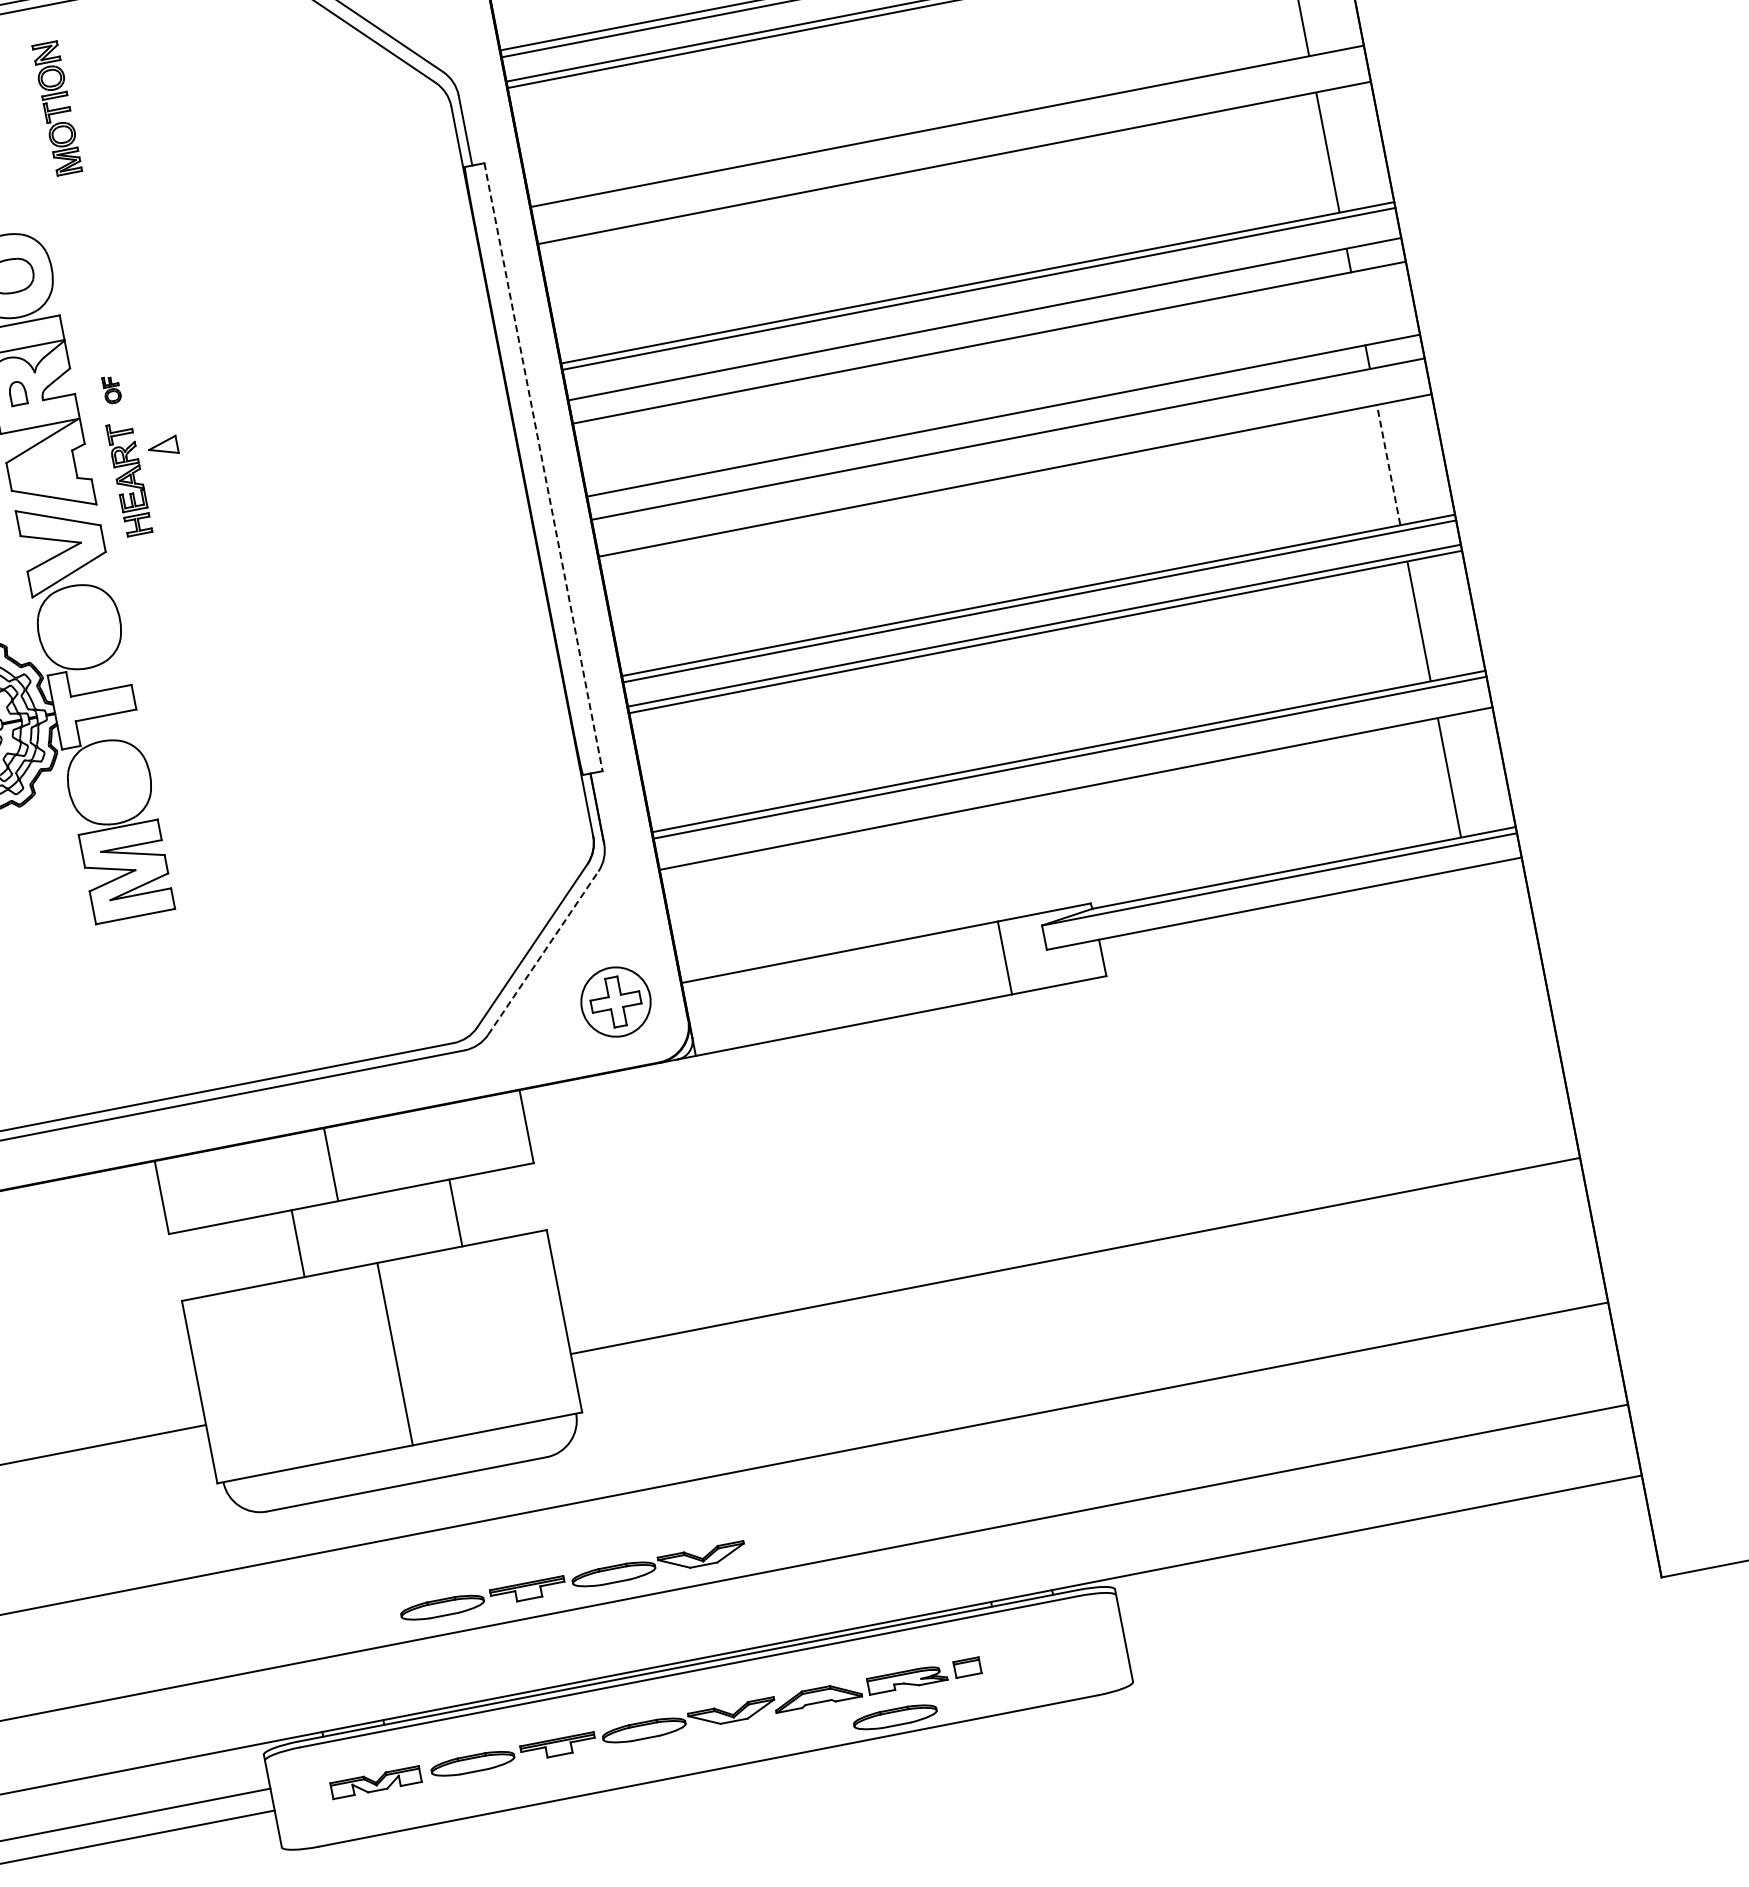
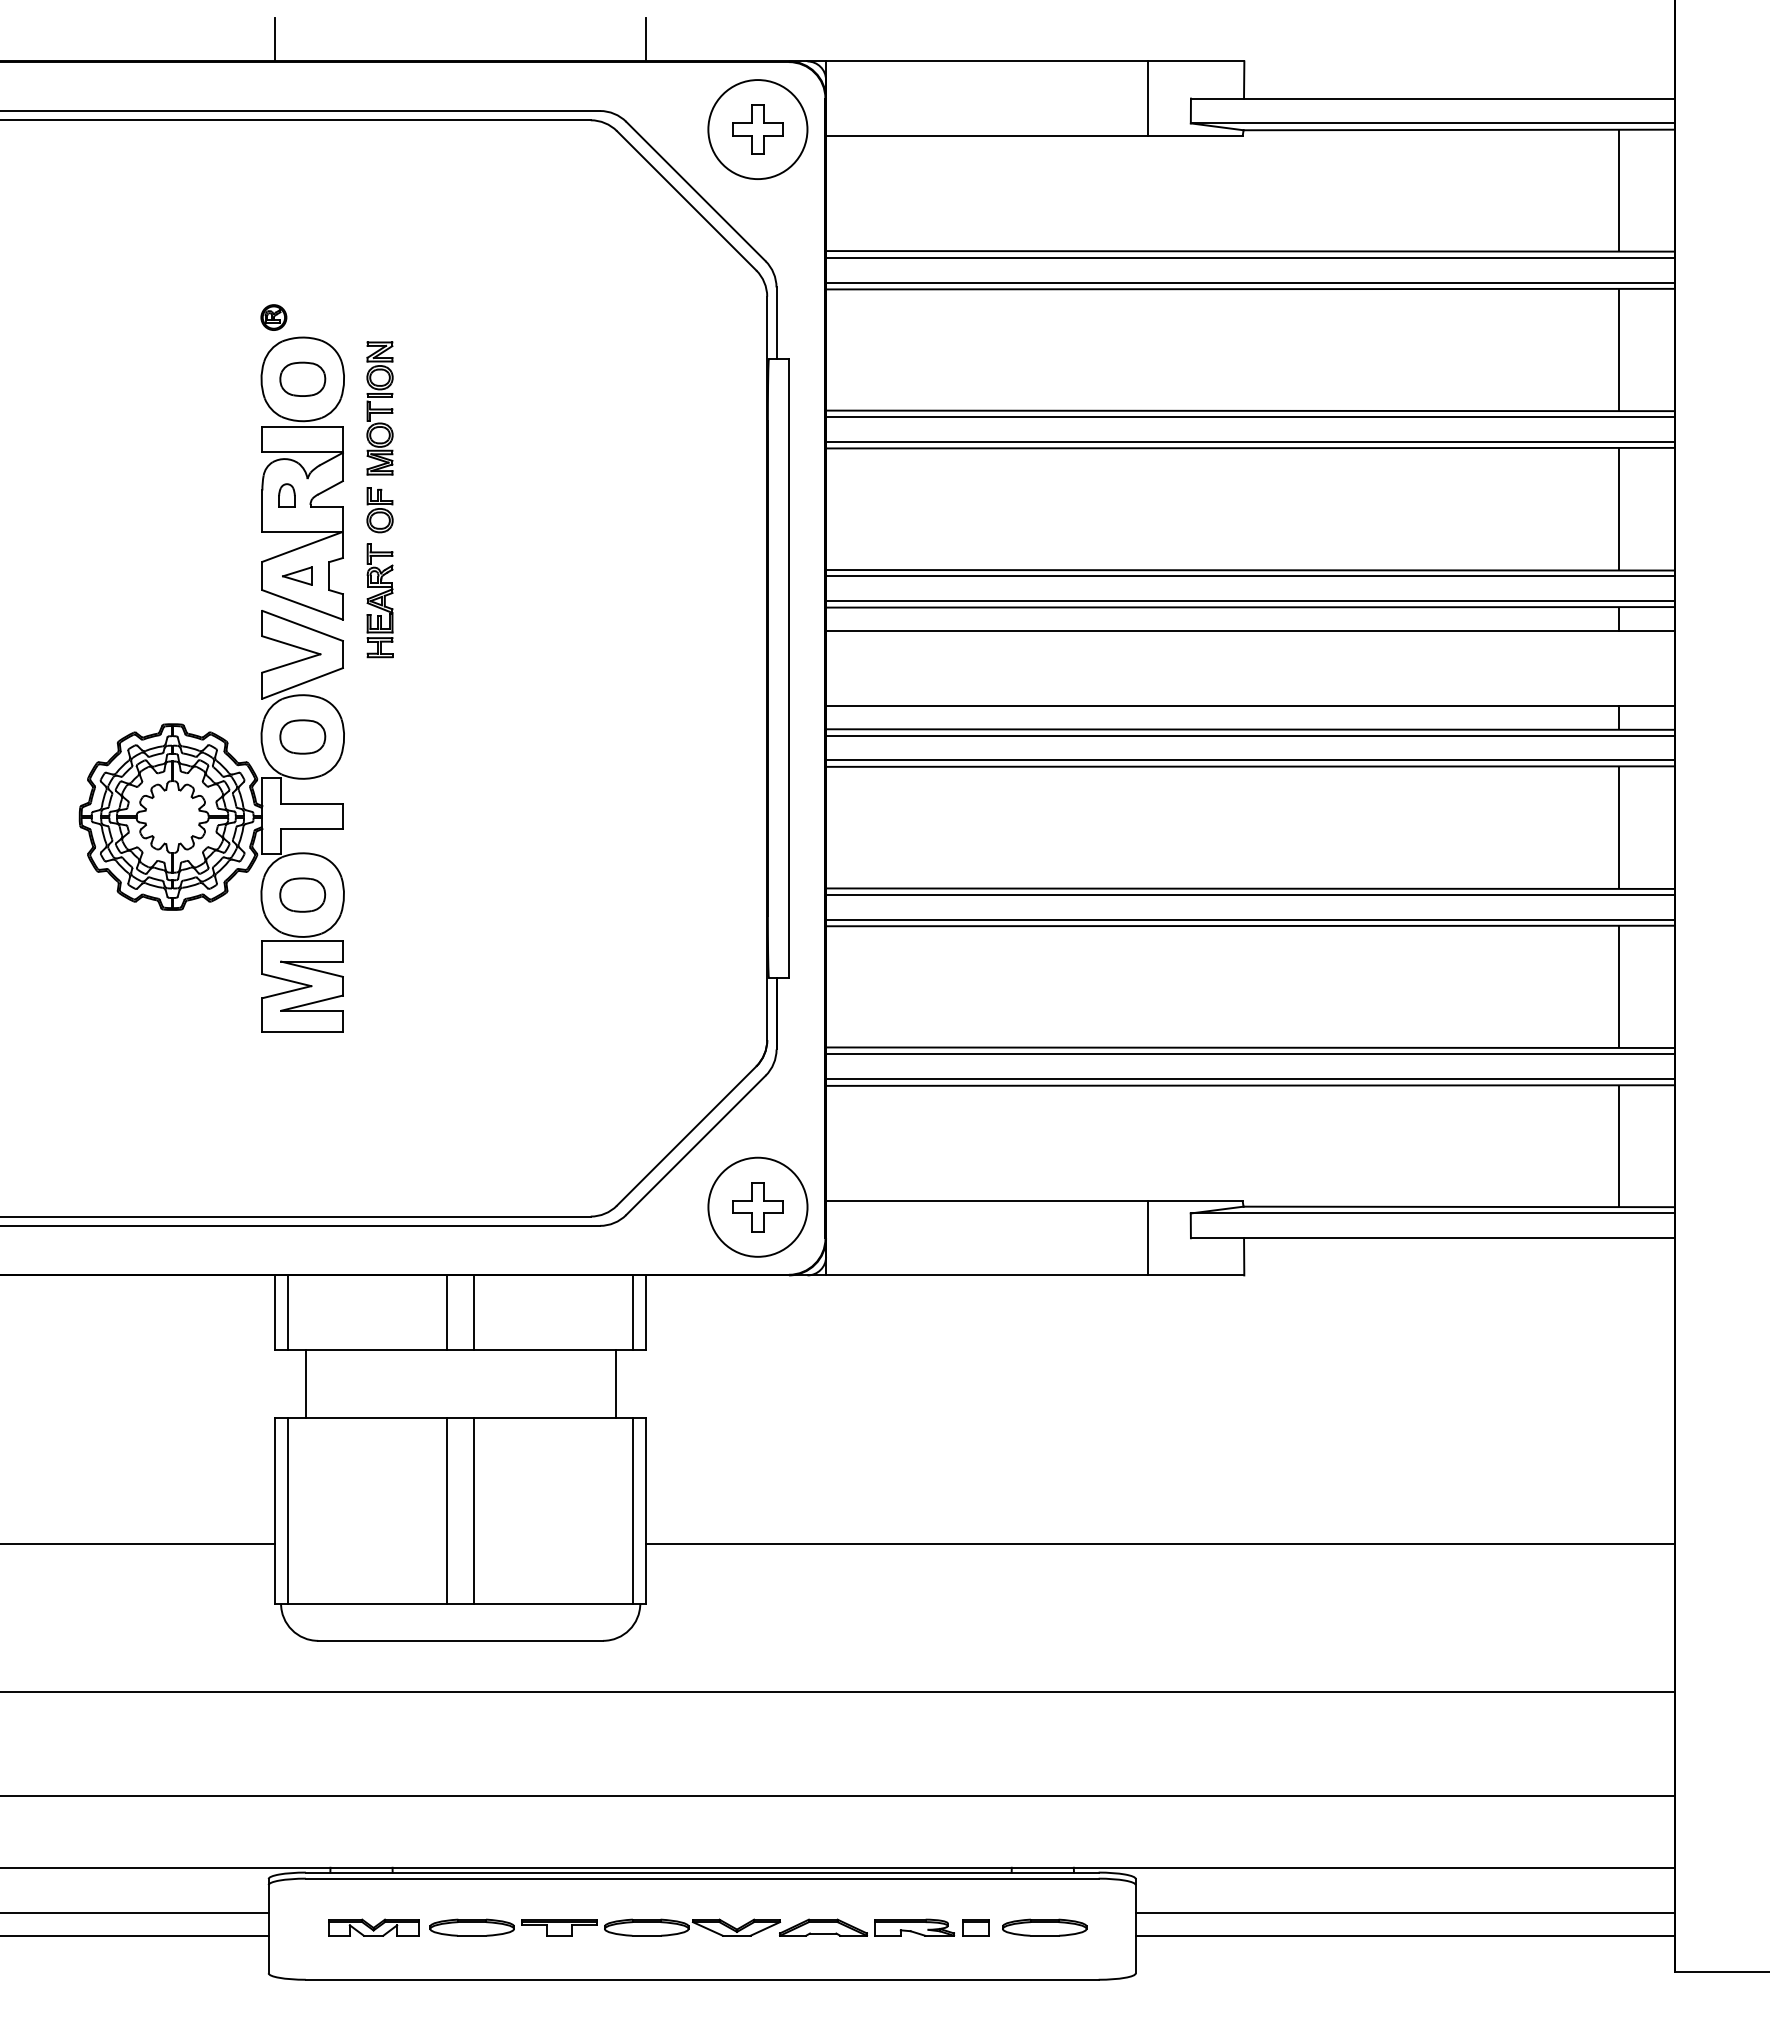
part: (56, 108) -> (379, 408), moved
line: (948, 132) -> (1250, 417), added
line: (953, 157) -> (1250, 442), added
line: (983, 313) -> (1250, 601), added
part: (111, 390) -> (379, 510), size x1.67
line: (1009, 444) -> (1250, 735), added
part: (163, 446) -> (297, 575), moved
line: (1388, 465) -> (1618, 827), dashed -> solid
line: (543, 467) -> (788, 668), dashed -> solid
line: (1014, 469) -> (1250, 760), added
part: (79, 626) -> (302, 736), added
part: (109, 781) -> (302, 894), added
line: (1074, 781) -> (1250, 1078), added
line: (543, 953) -> (696, 1145), dashed -> solid
circle: (615, 1001) -> (757, 1206), size x1.43
line: (513, 1129) -> (633, 1312), added
line: (356, 1159) -> (473, 1312), added
line: (175, 1194) -> (288, 1312), added
line: (455, 1212) -> (615, 1383), moved
line: (297, 1243) -> (305, 1383), moved
line: (551, 1323) -> (633, 1510), added
line: (369, 1358) -> (447, 1510), added
line: (213, 1389) -> (288, 1510), added
line: (1385, 1571) -> (1404, 1913), added
part: (573, 1582) -> (605, 1768), removed
line: (1389, 1593) -> (1404, 1935), added
part: (895, 1717) -> (1044, 1927), moved

